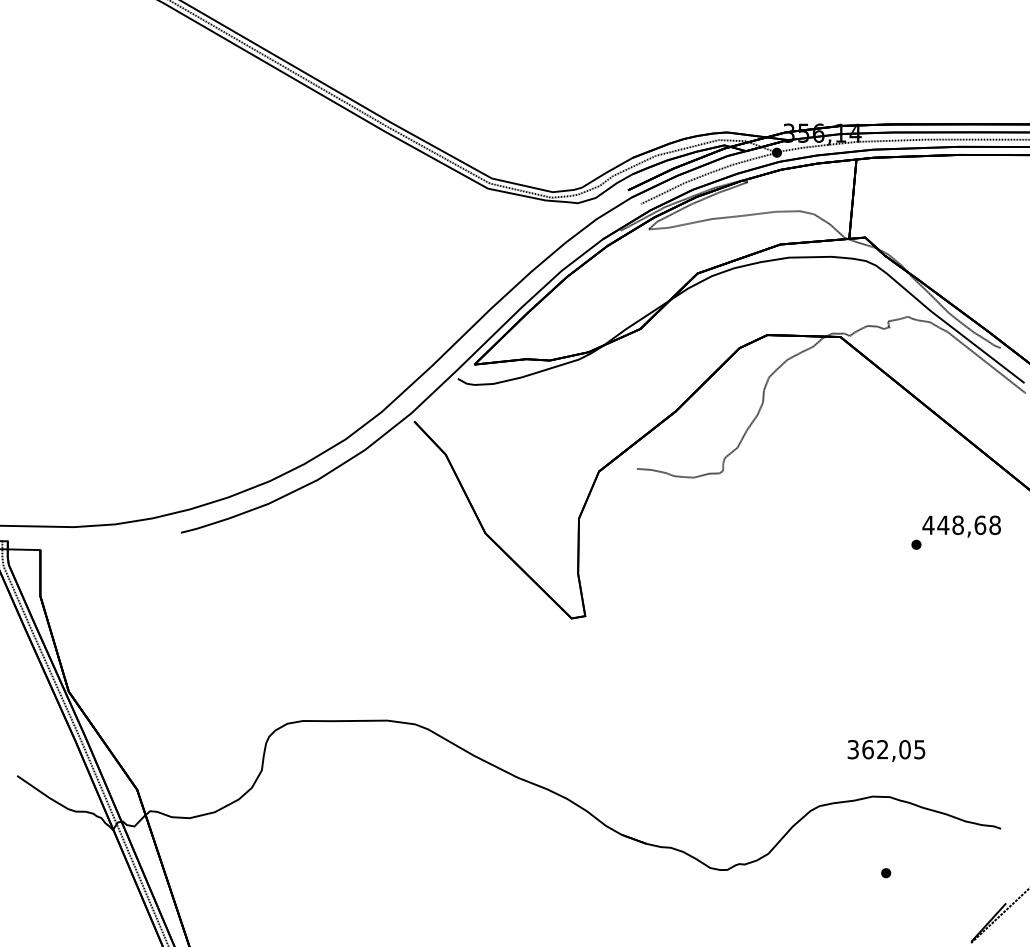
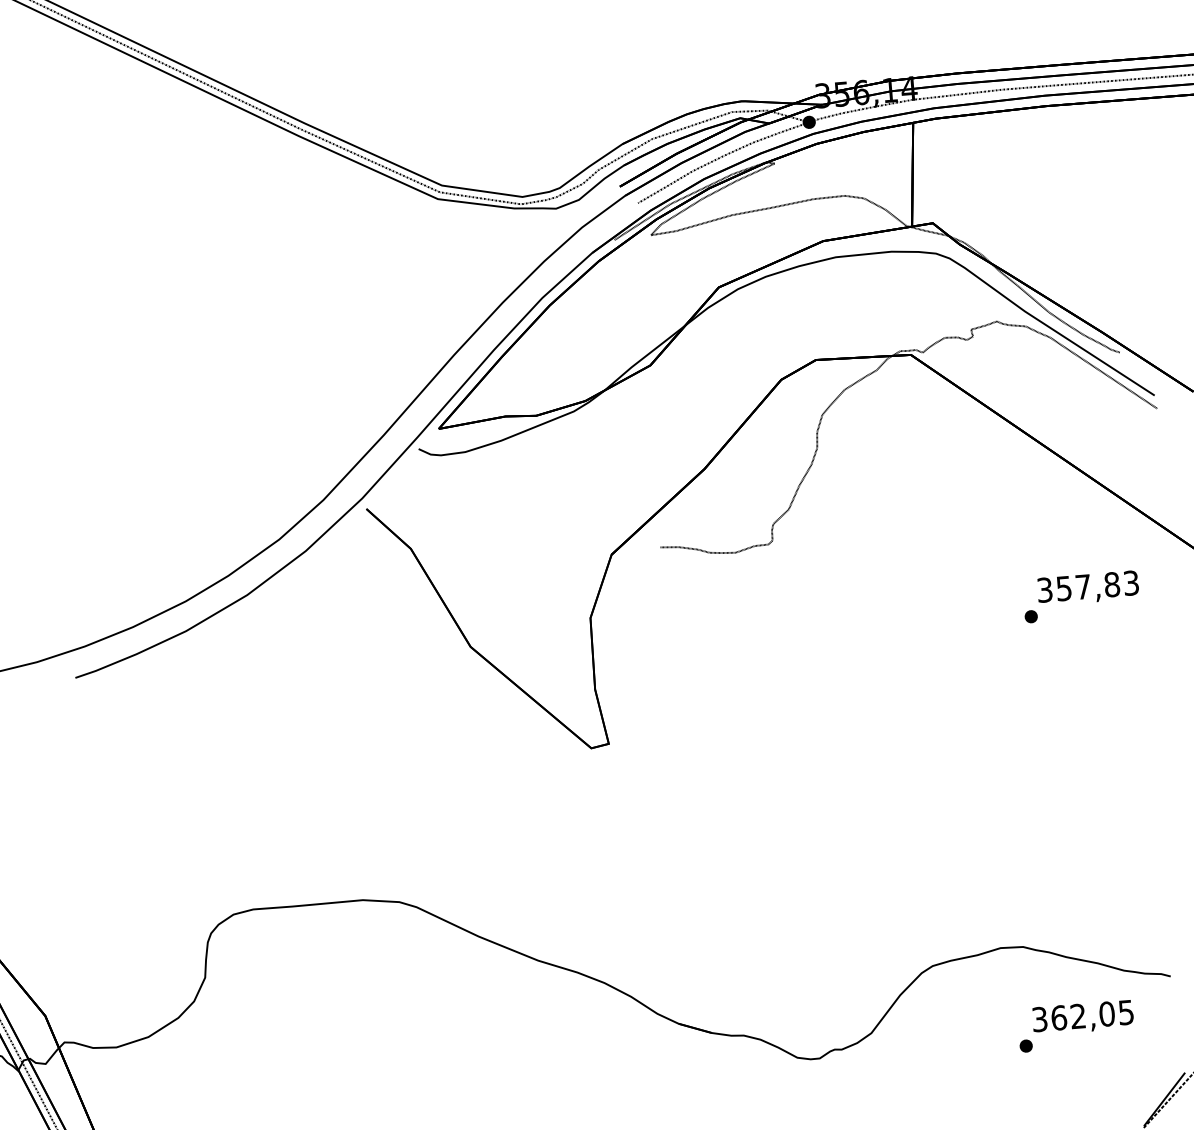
text: (961, 525) -> (1087, 586), 448,68 -> 357,83
text: (886, 750) -> (1083, 1017), moved

